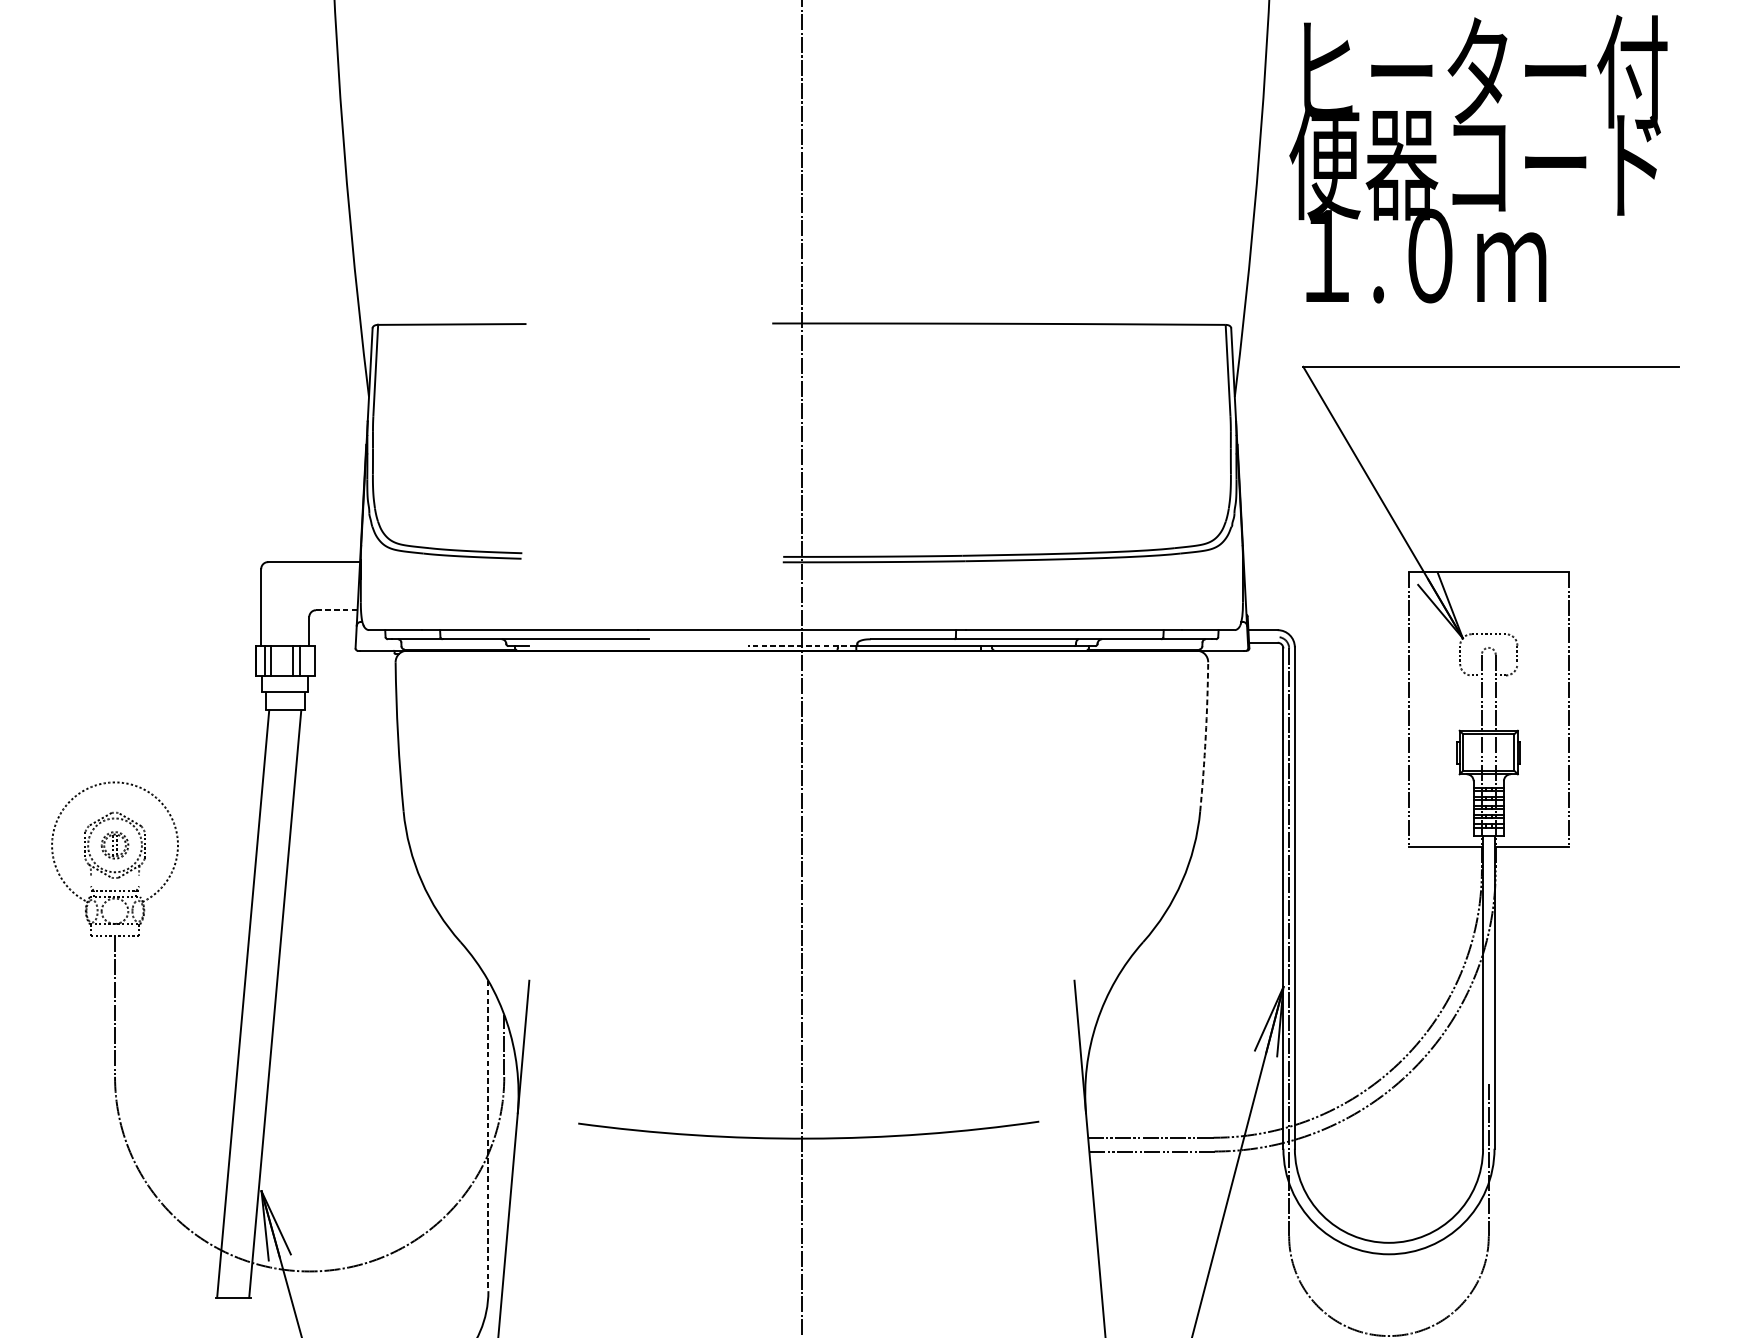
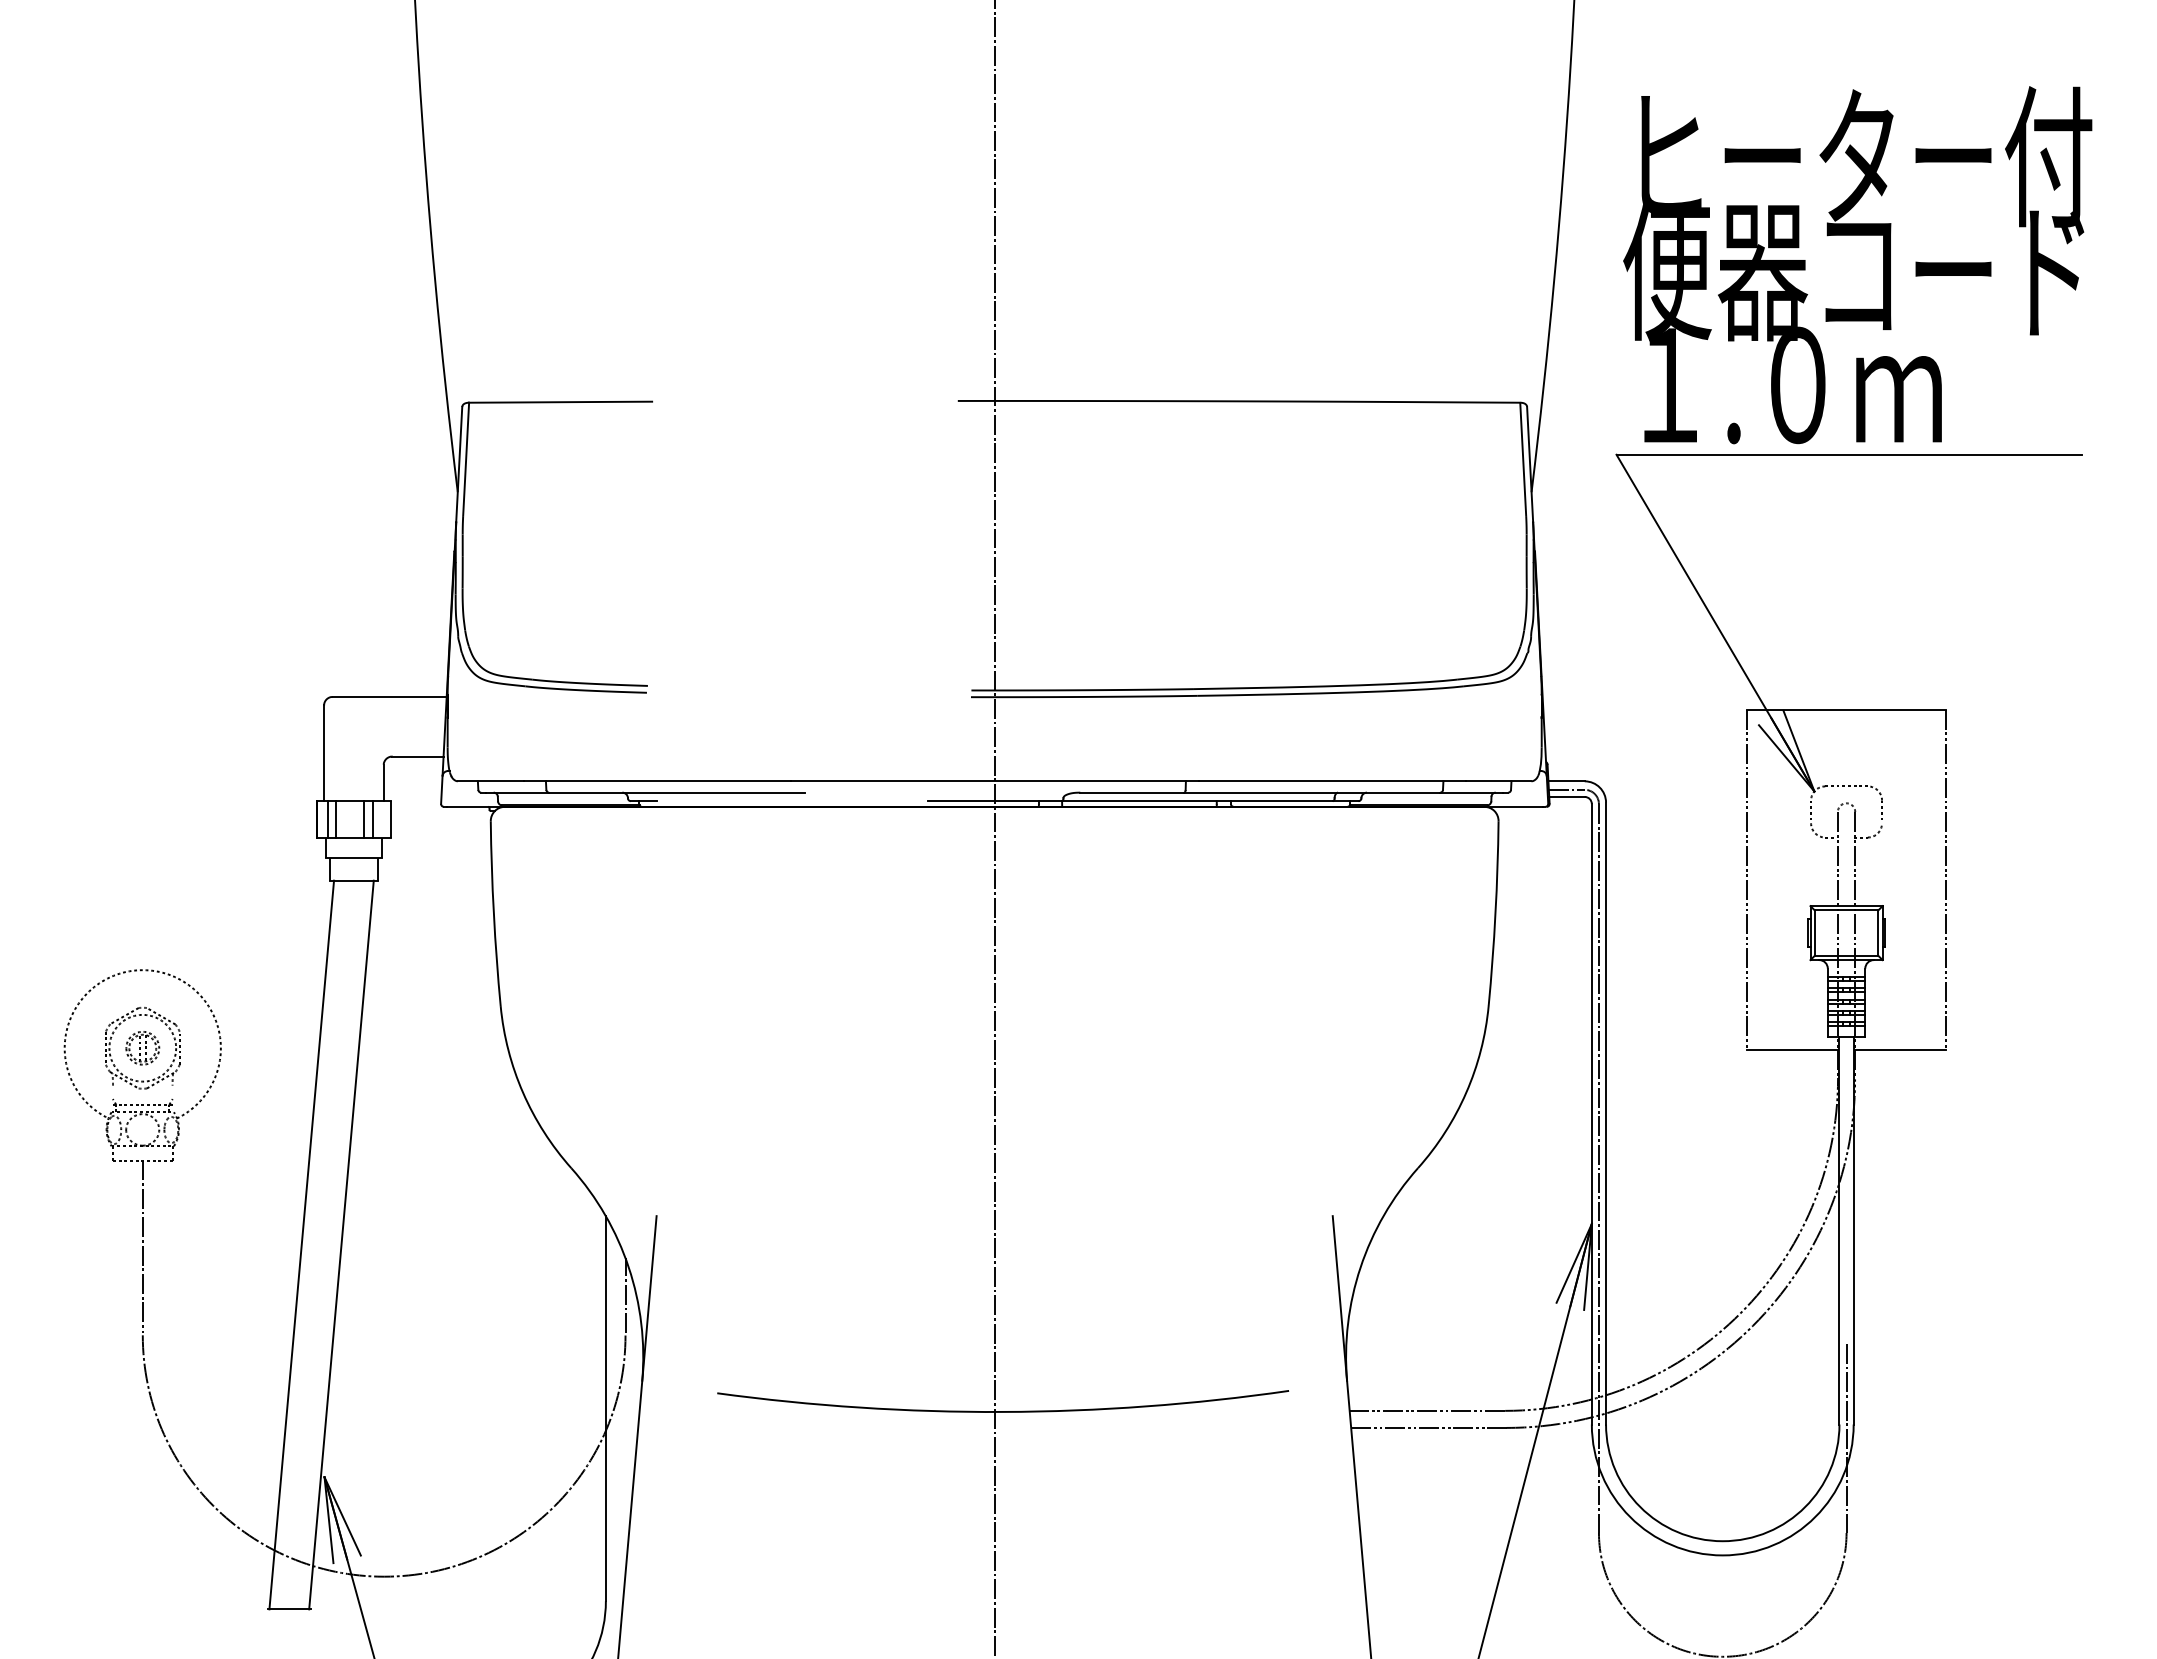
text: (1478, 159) -> (1857, 265), moved
line: (336, 610) -> (417, 756), dashed -> solid
line: (1262, 636) -> (1566, 789), added
line: (801, 646) -> (994, 801), dashed -> solid
arc: (1205, 736) -> (1495, 913), dashed -> solid
line: (488, 1136) -> (605, 1409), dashed -> solid

